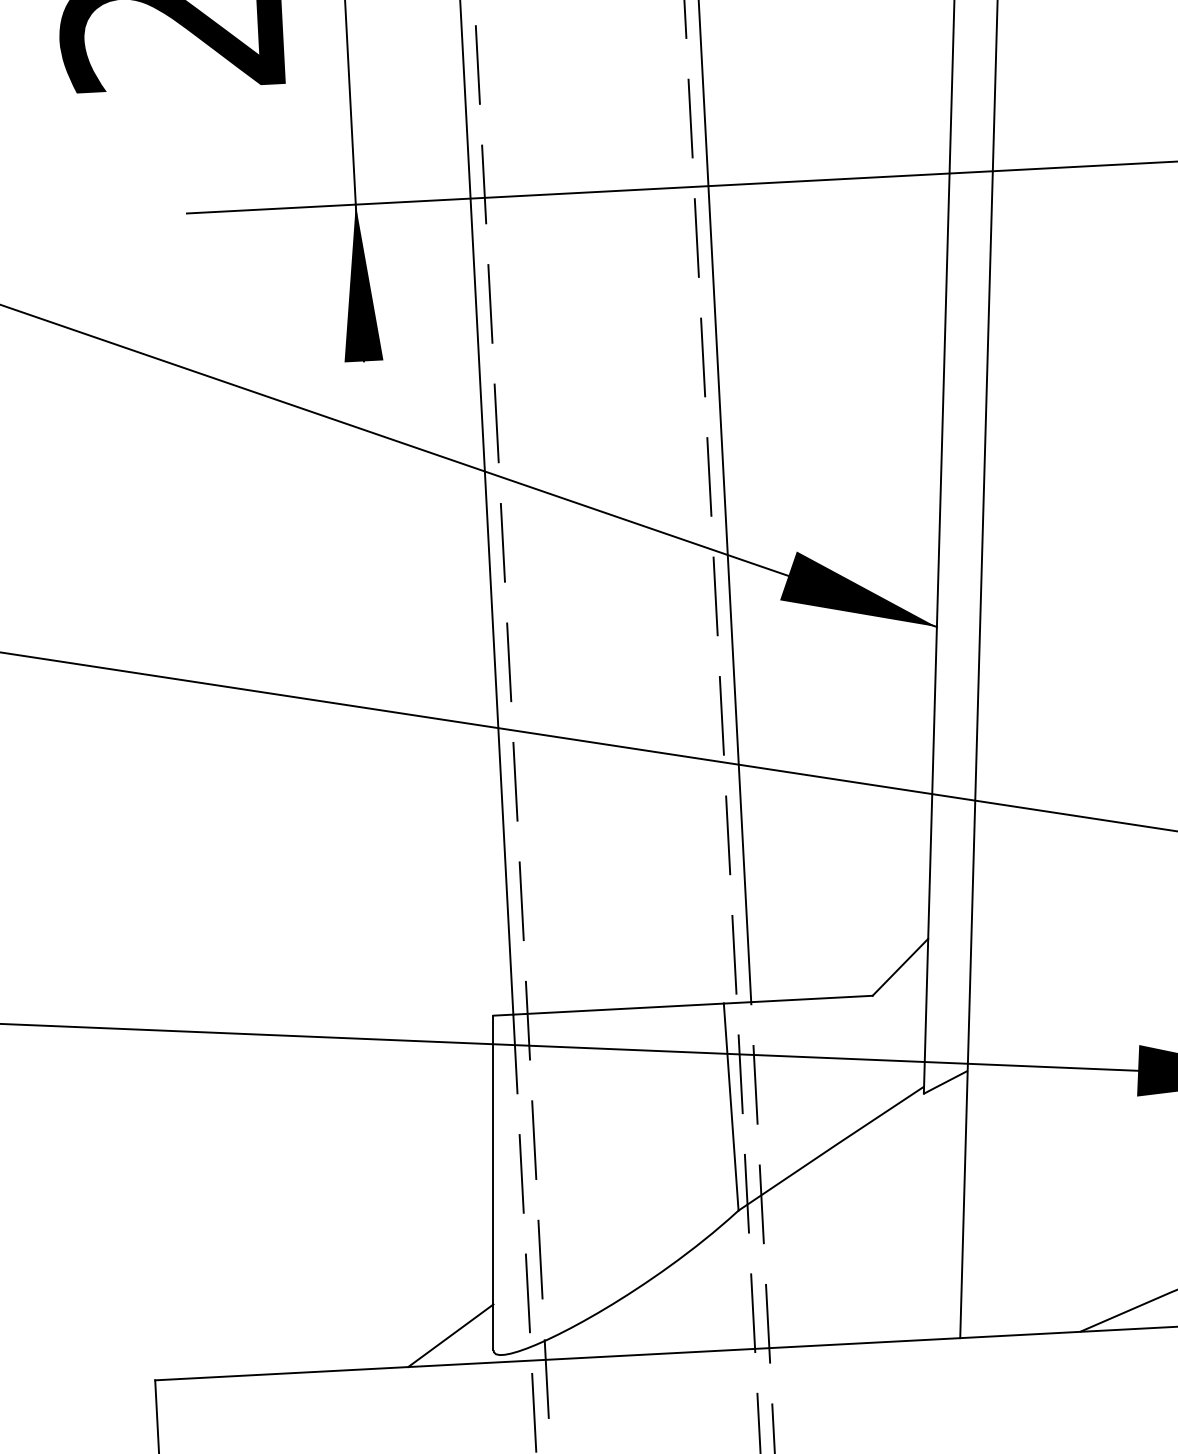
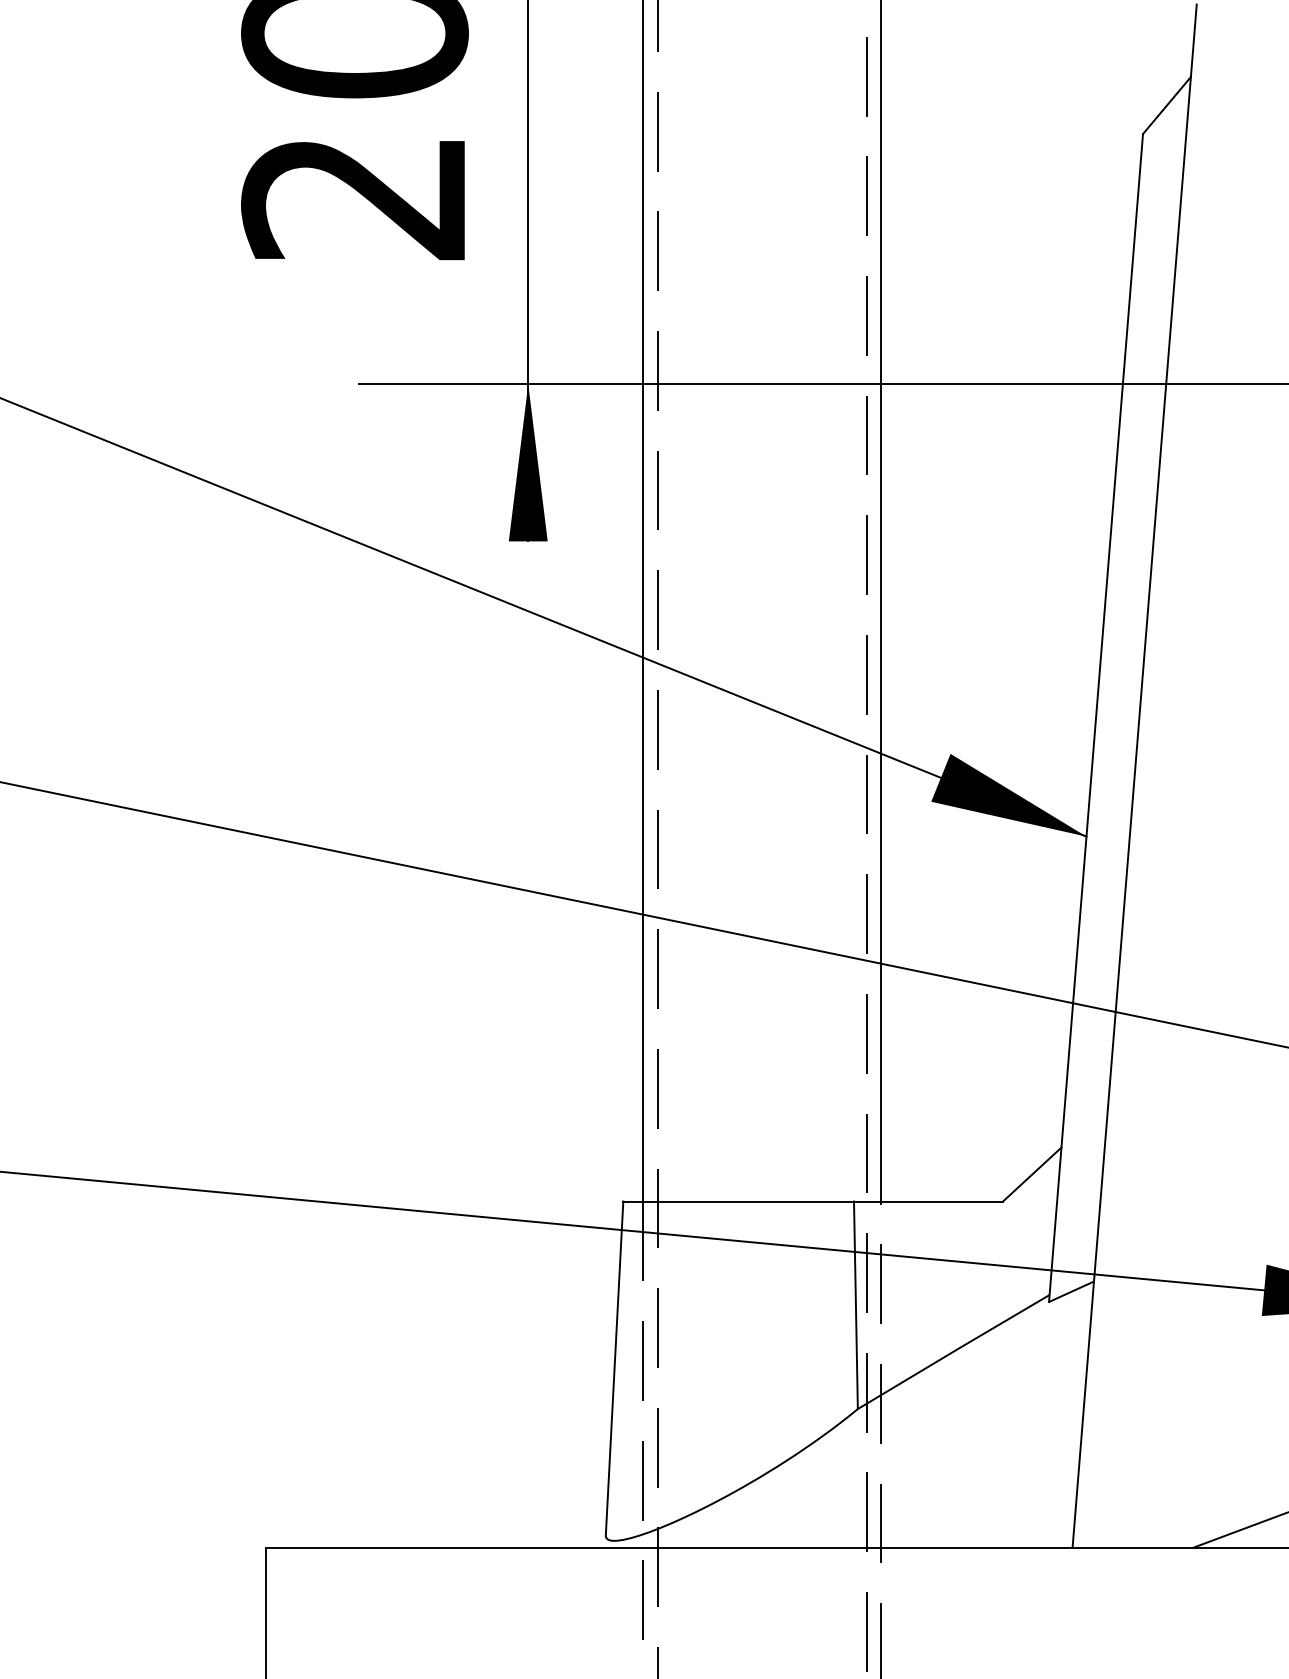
line: (450, 1335) -> (563, 1518), removed

